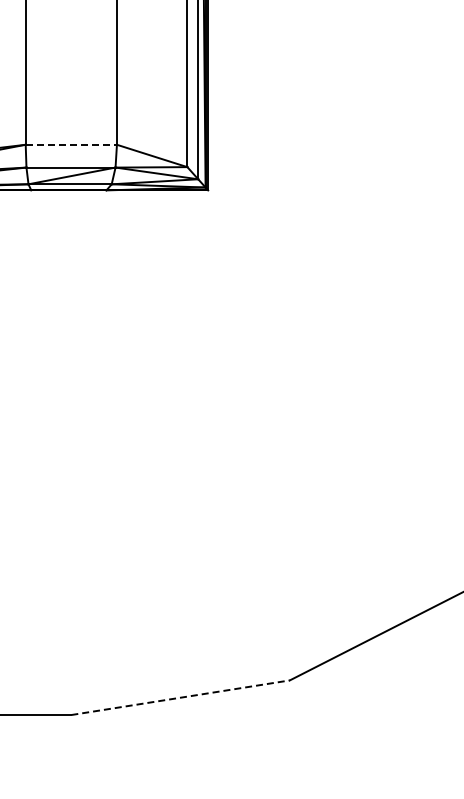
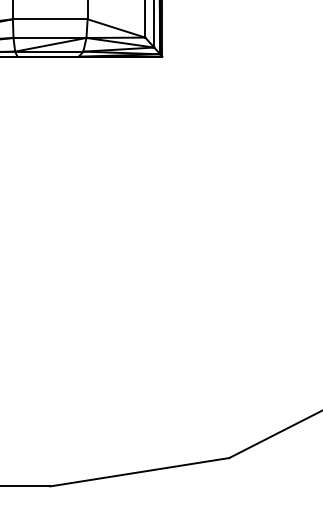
line: (71, 144) -> (50, 19), dashed -> solid
line: (180, 697) -> (139, 472), dashed -> solid

